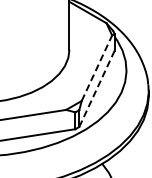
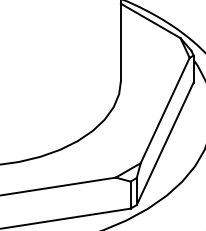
line: (97, 67) -> (166, 109), dashed -> solid
line: (96, 88) -> (164, 143), dashed -> solid

